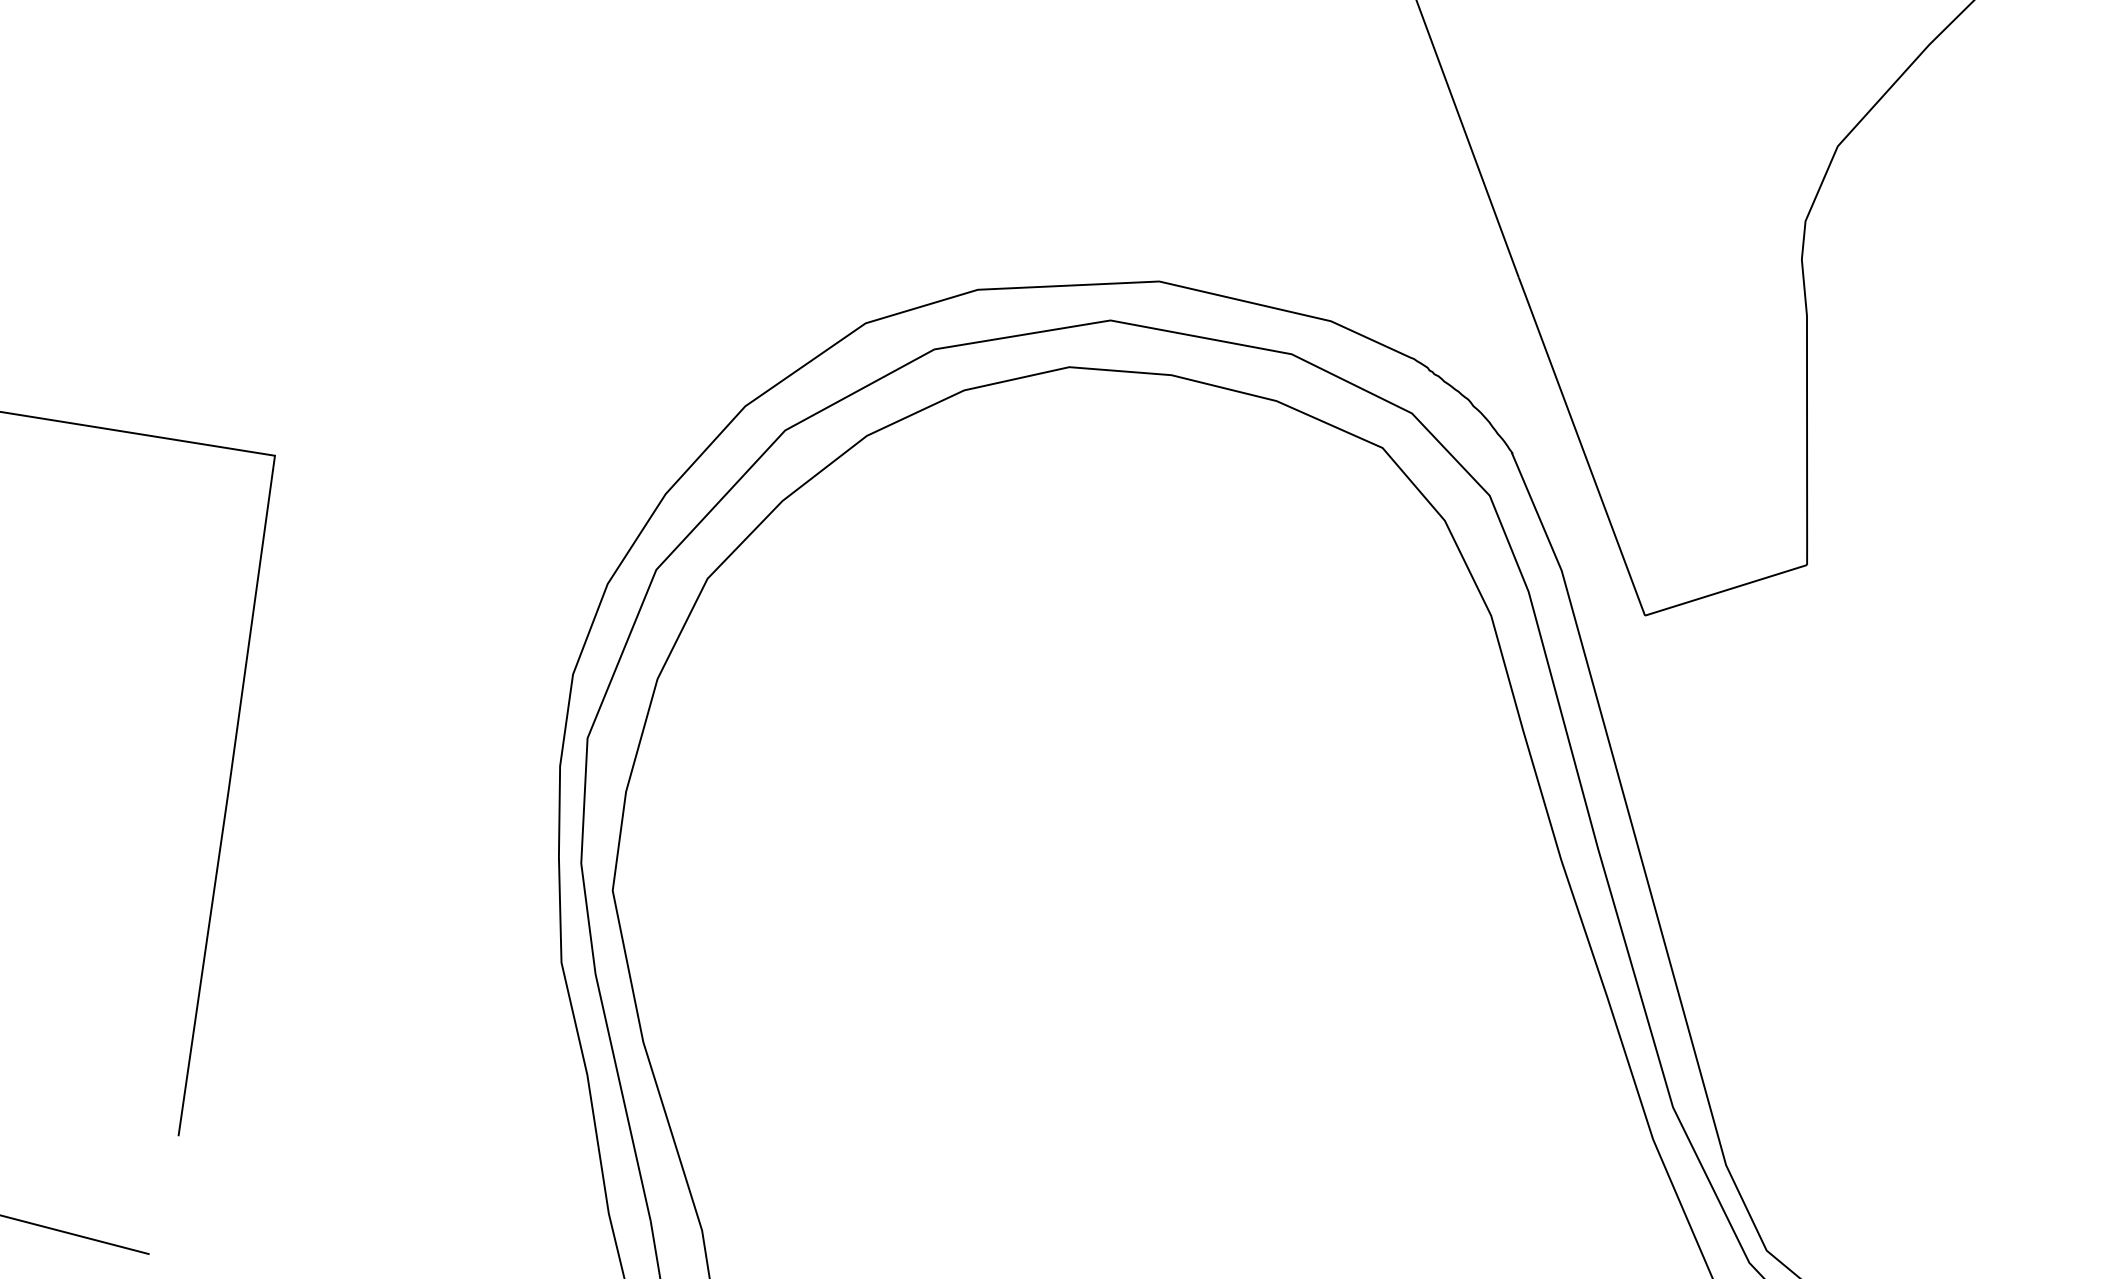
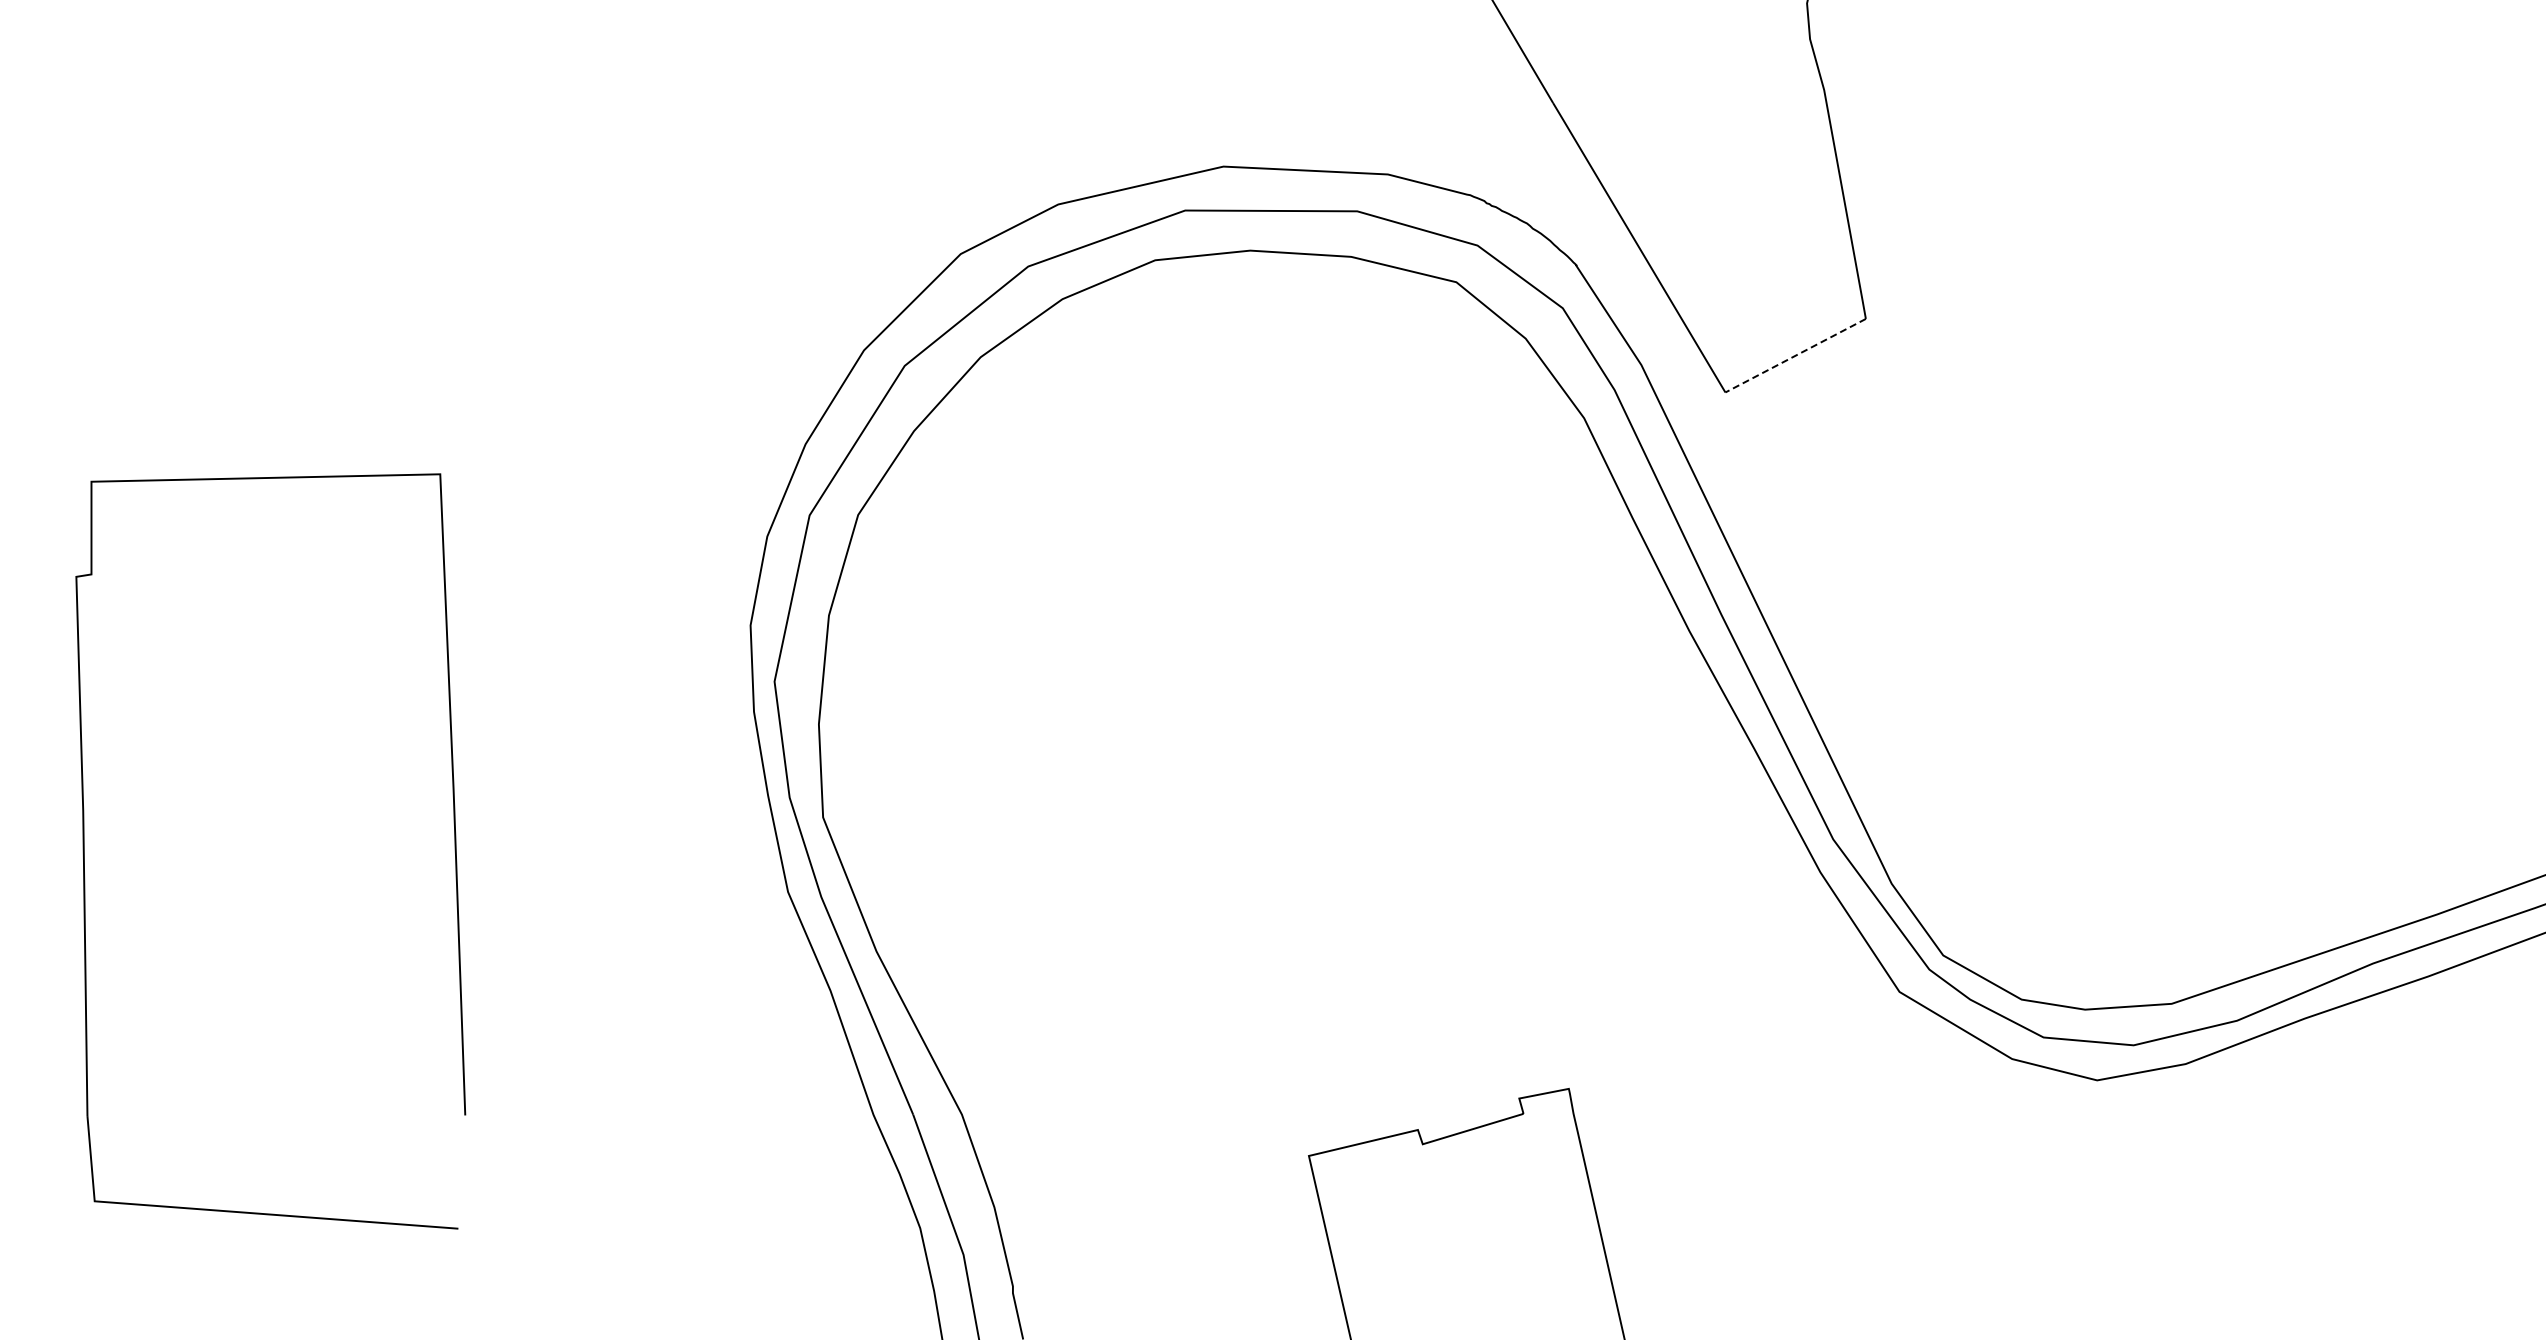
line: (1725, 590) -> (1795, 355), solid -> dashed

